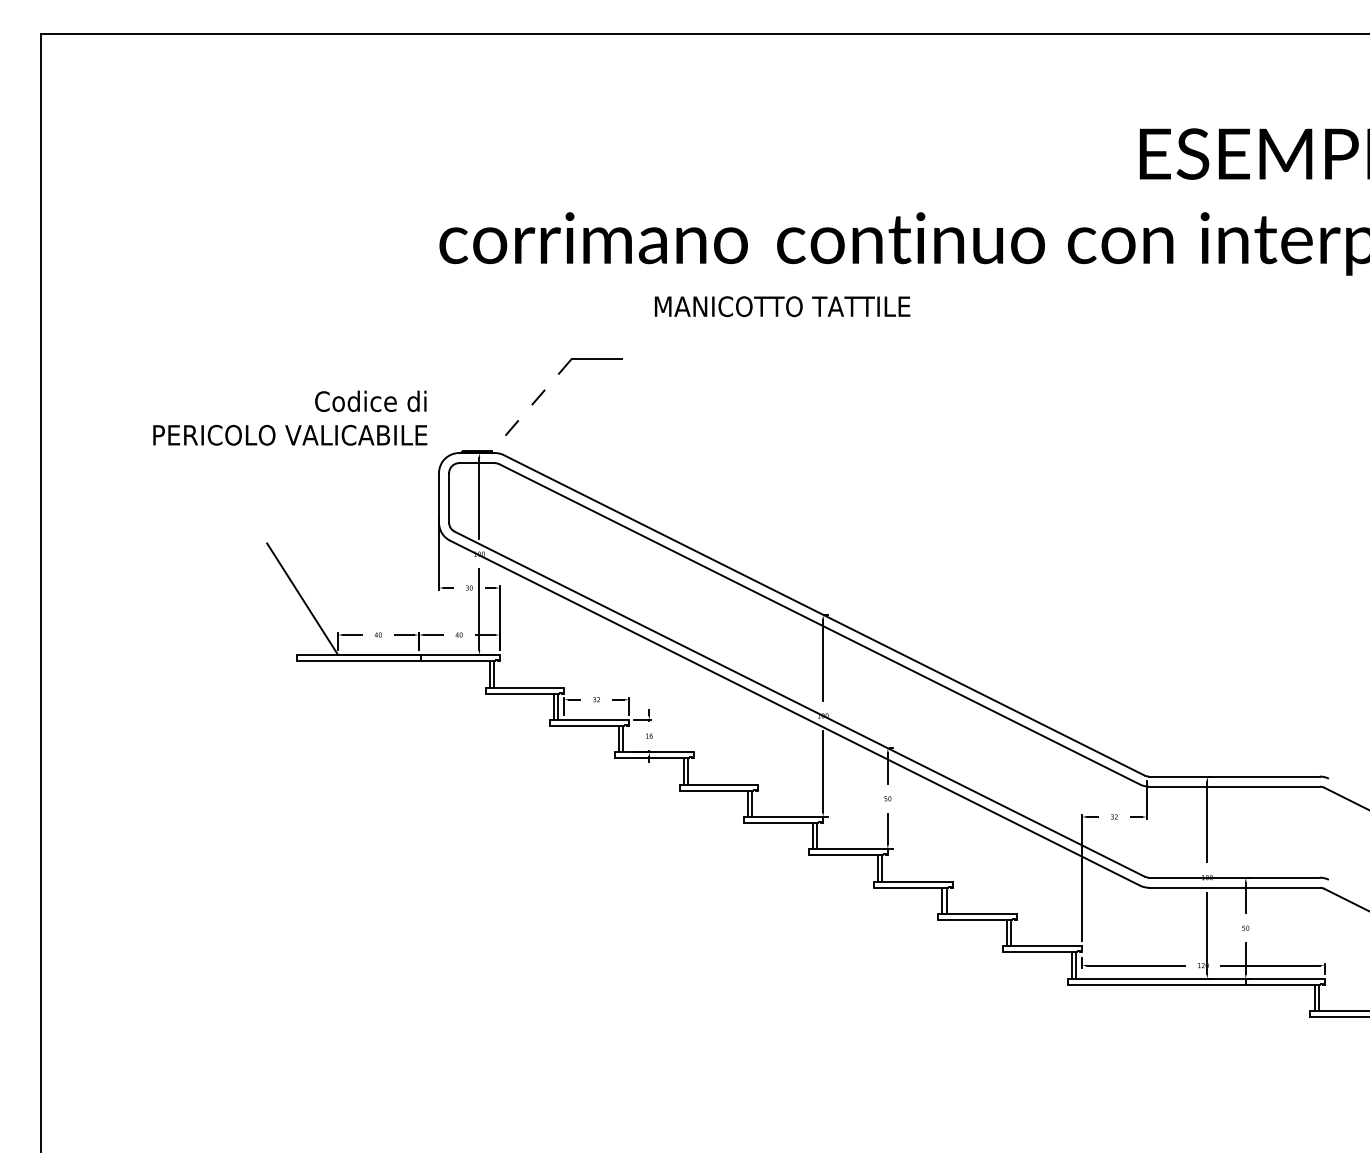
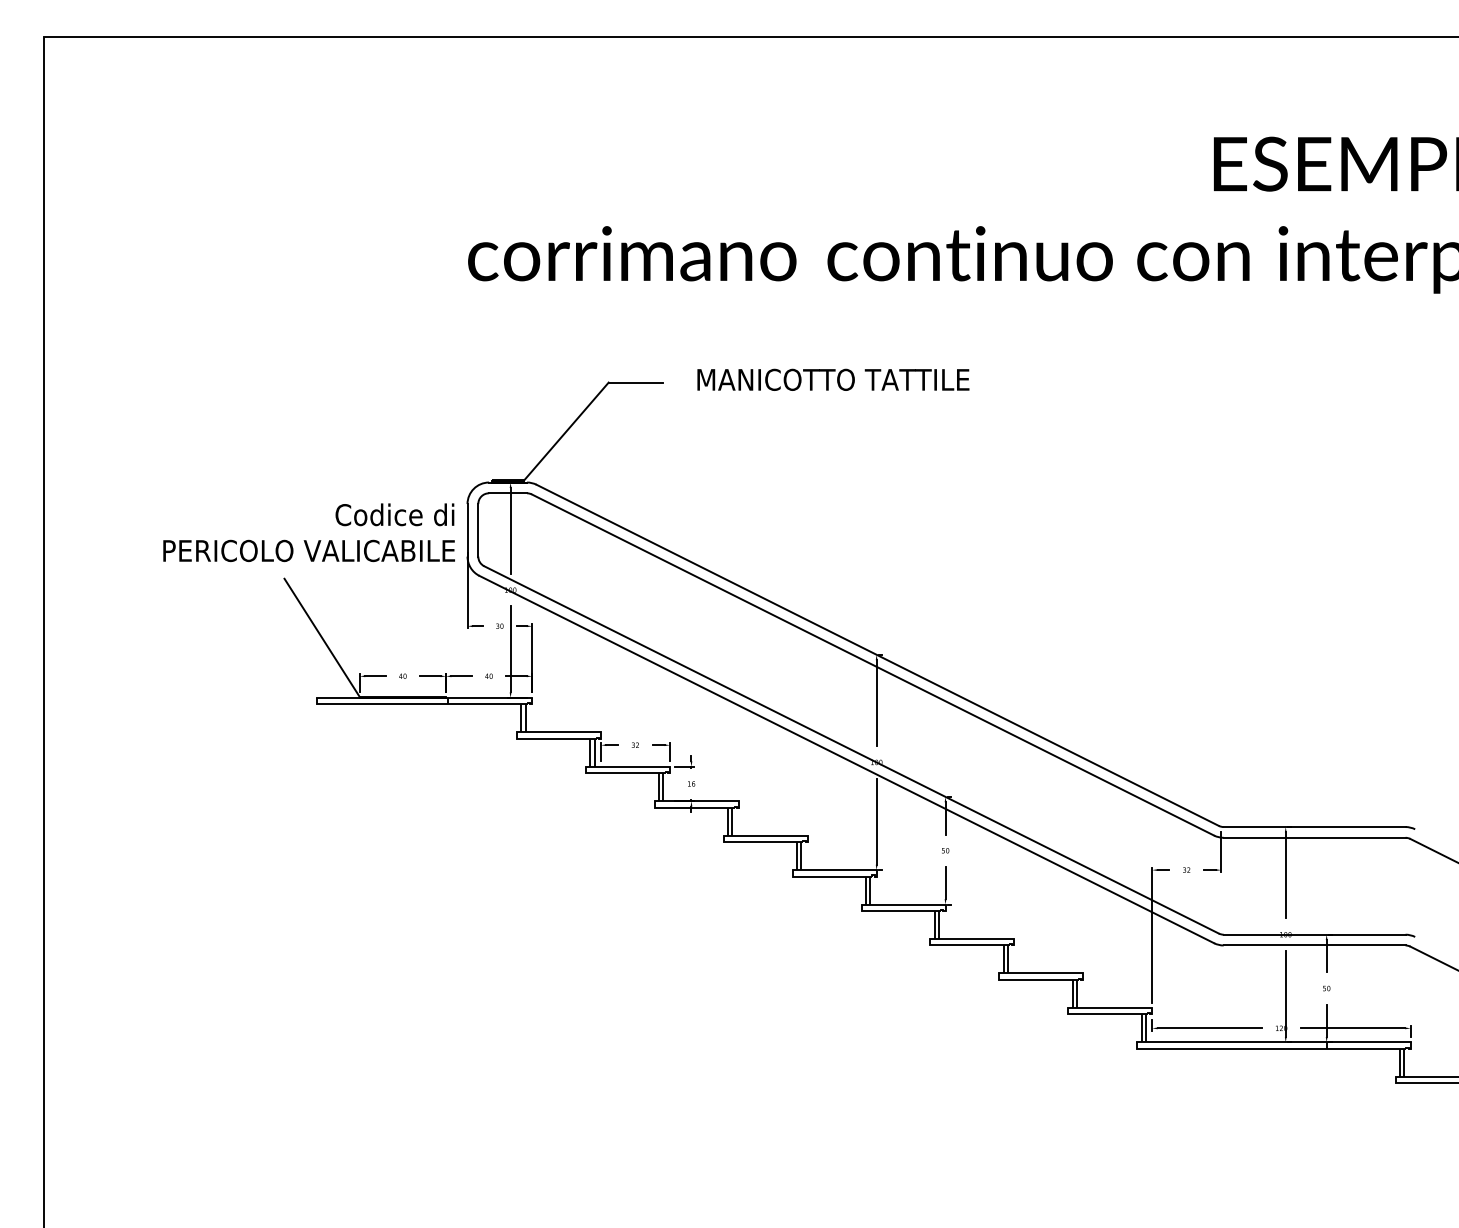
text: (782, 306) -> (833, 379), moved
line: (531, 405) -> (566, 431), dashed -> solid
text: (290, 417) -> (309, 532), moved

